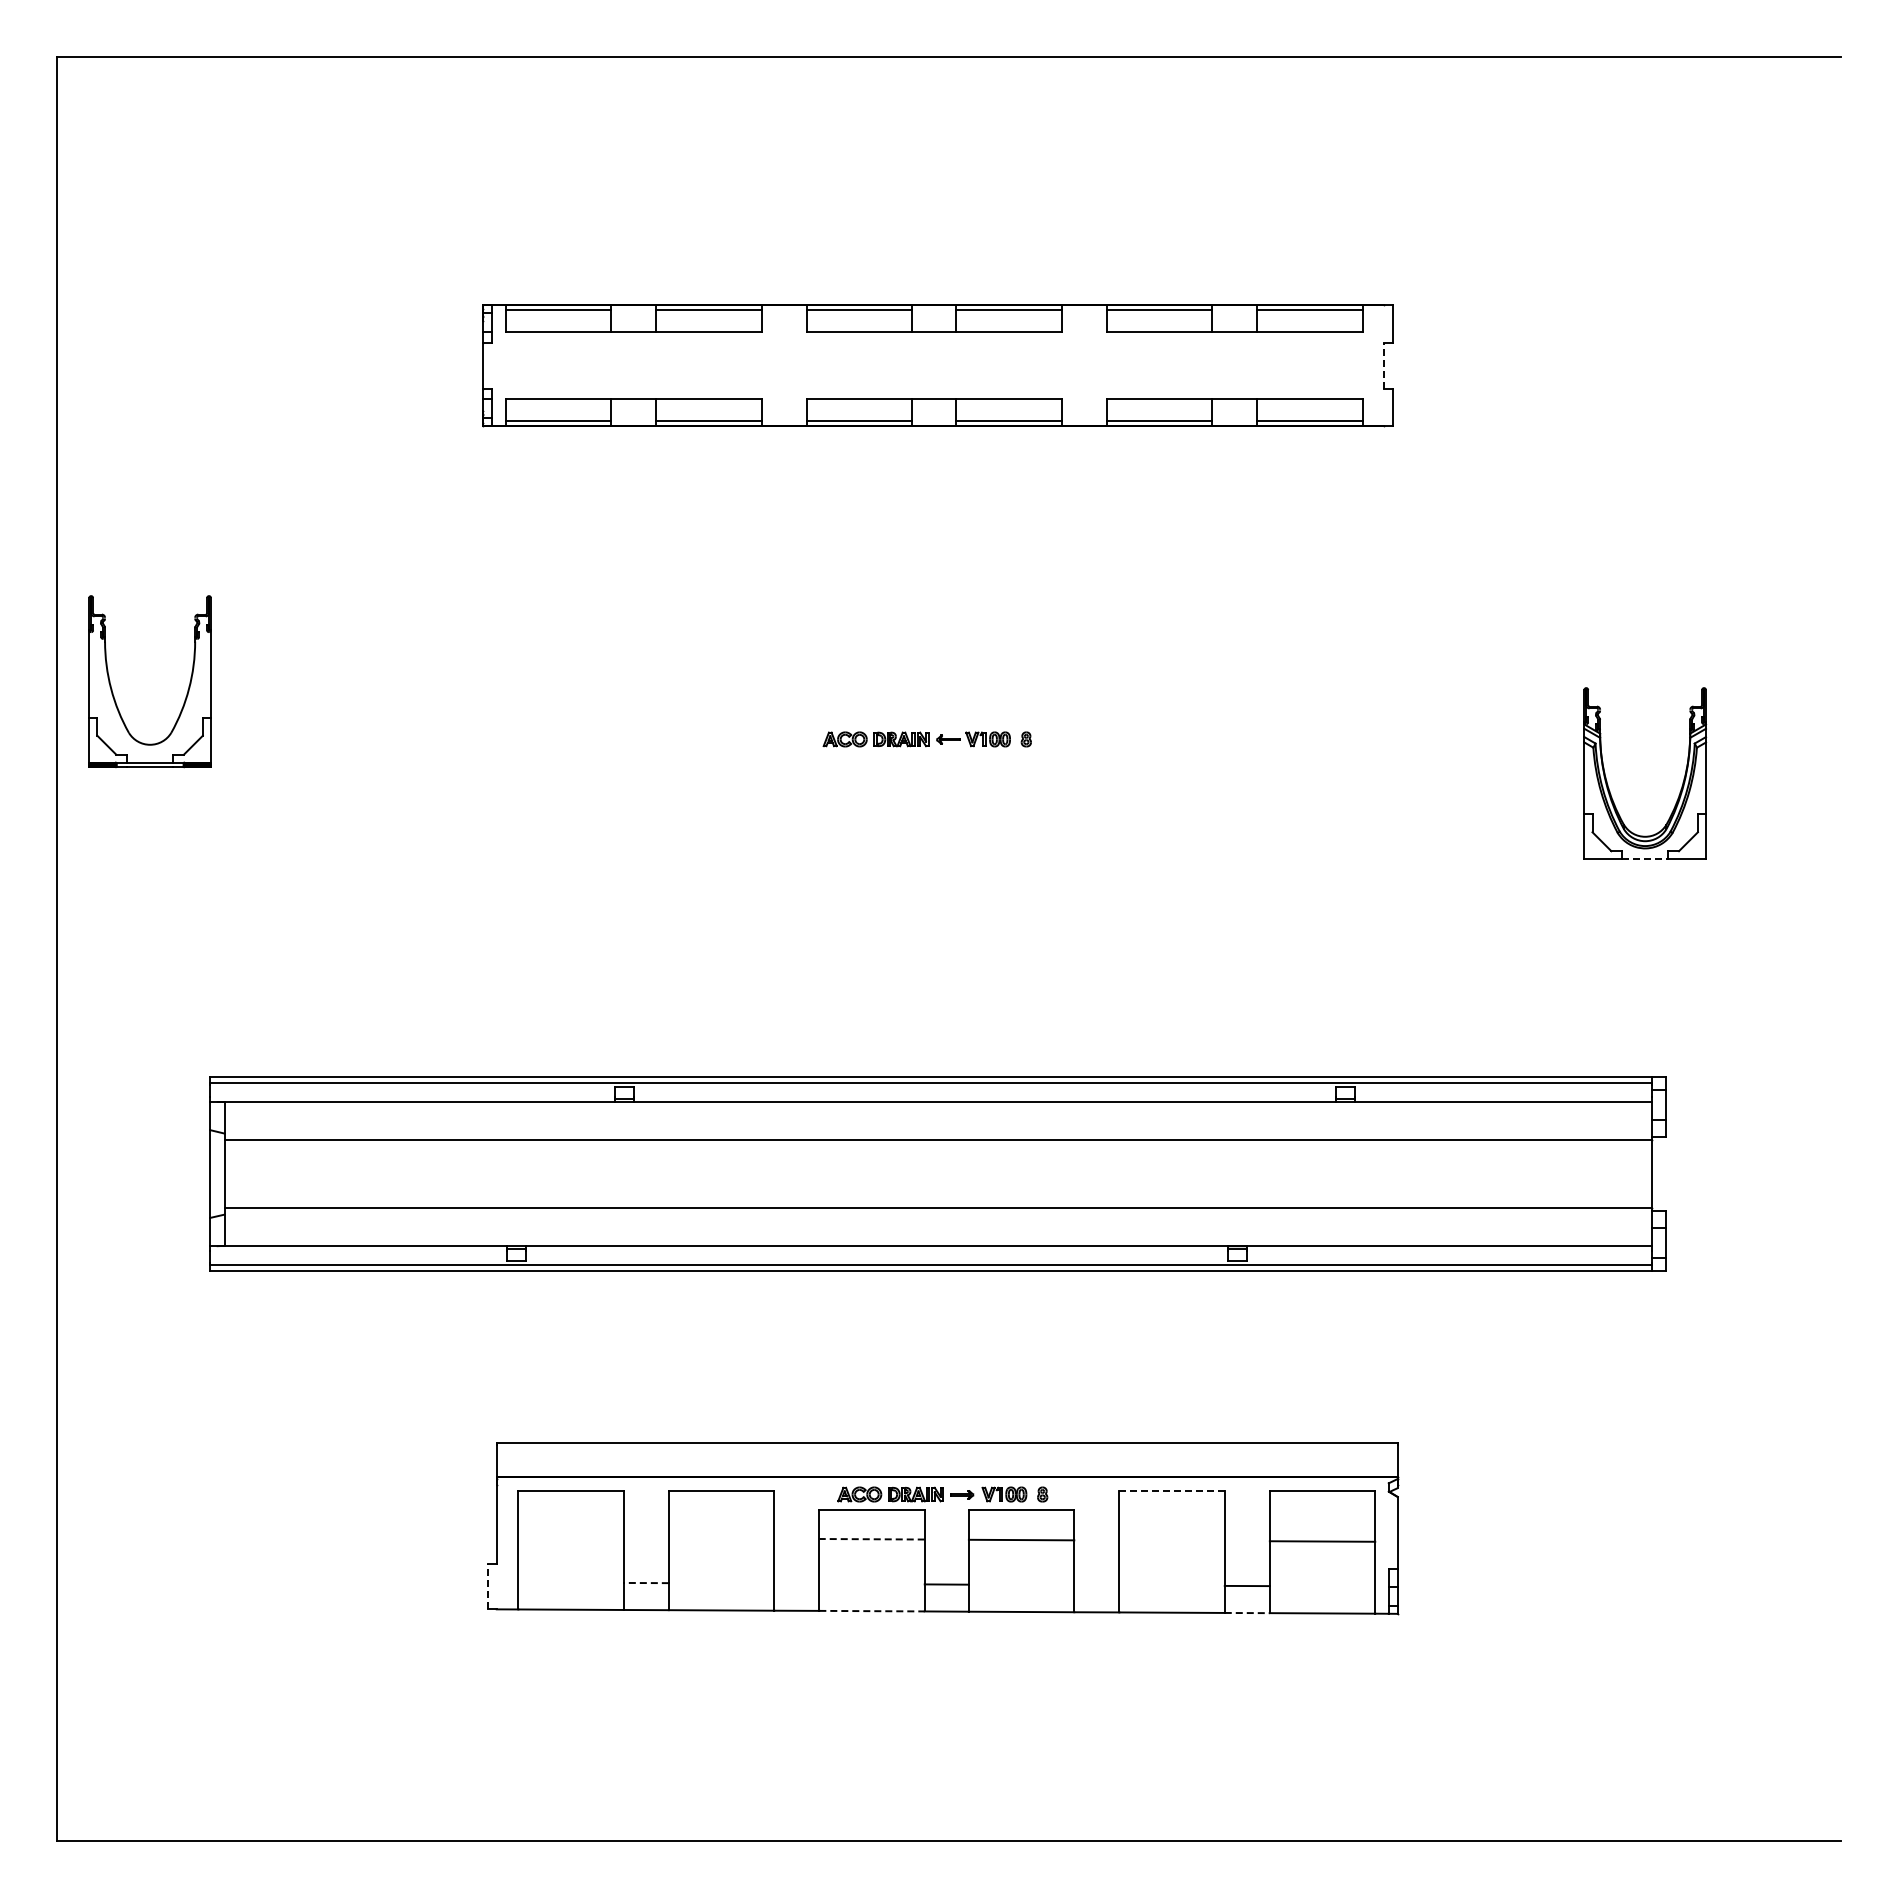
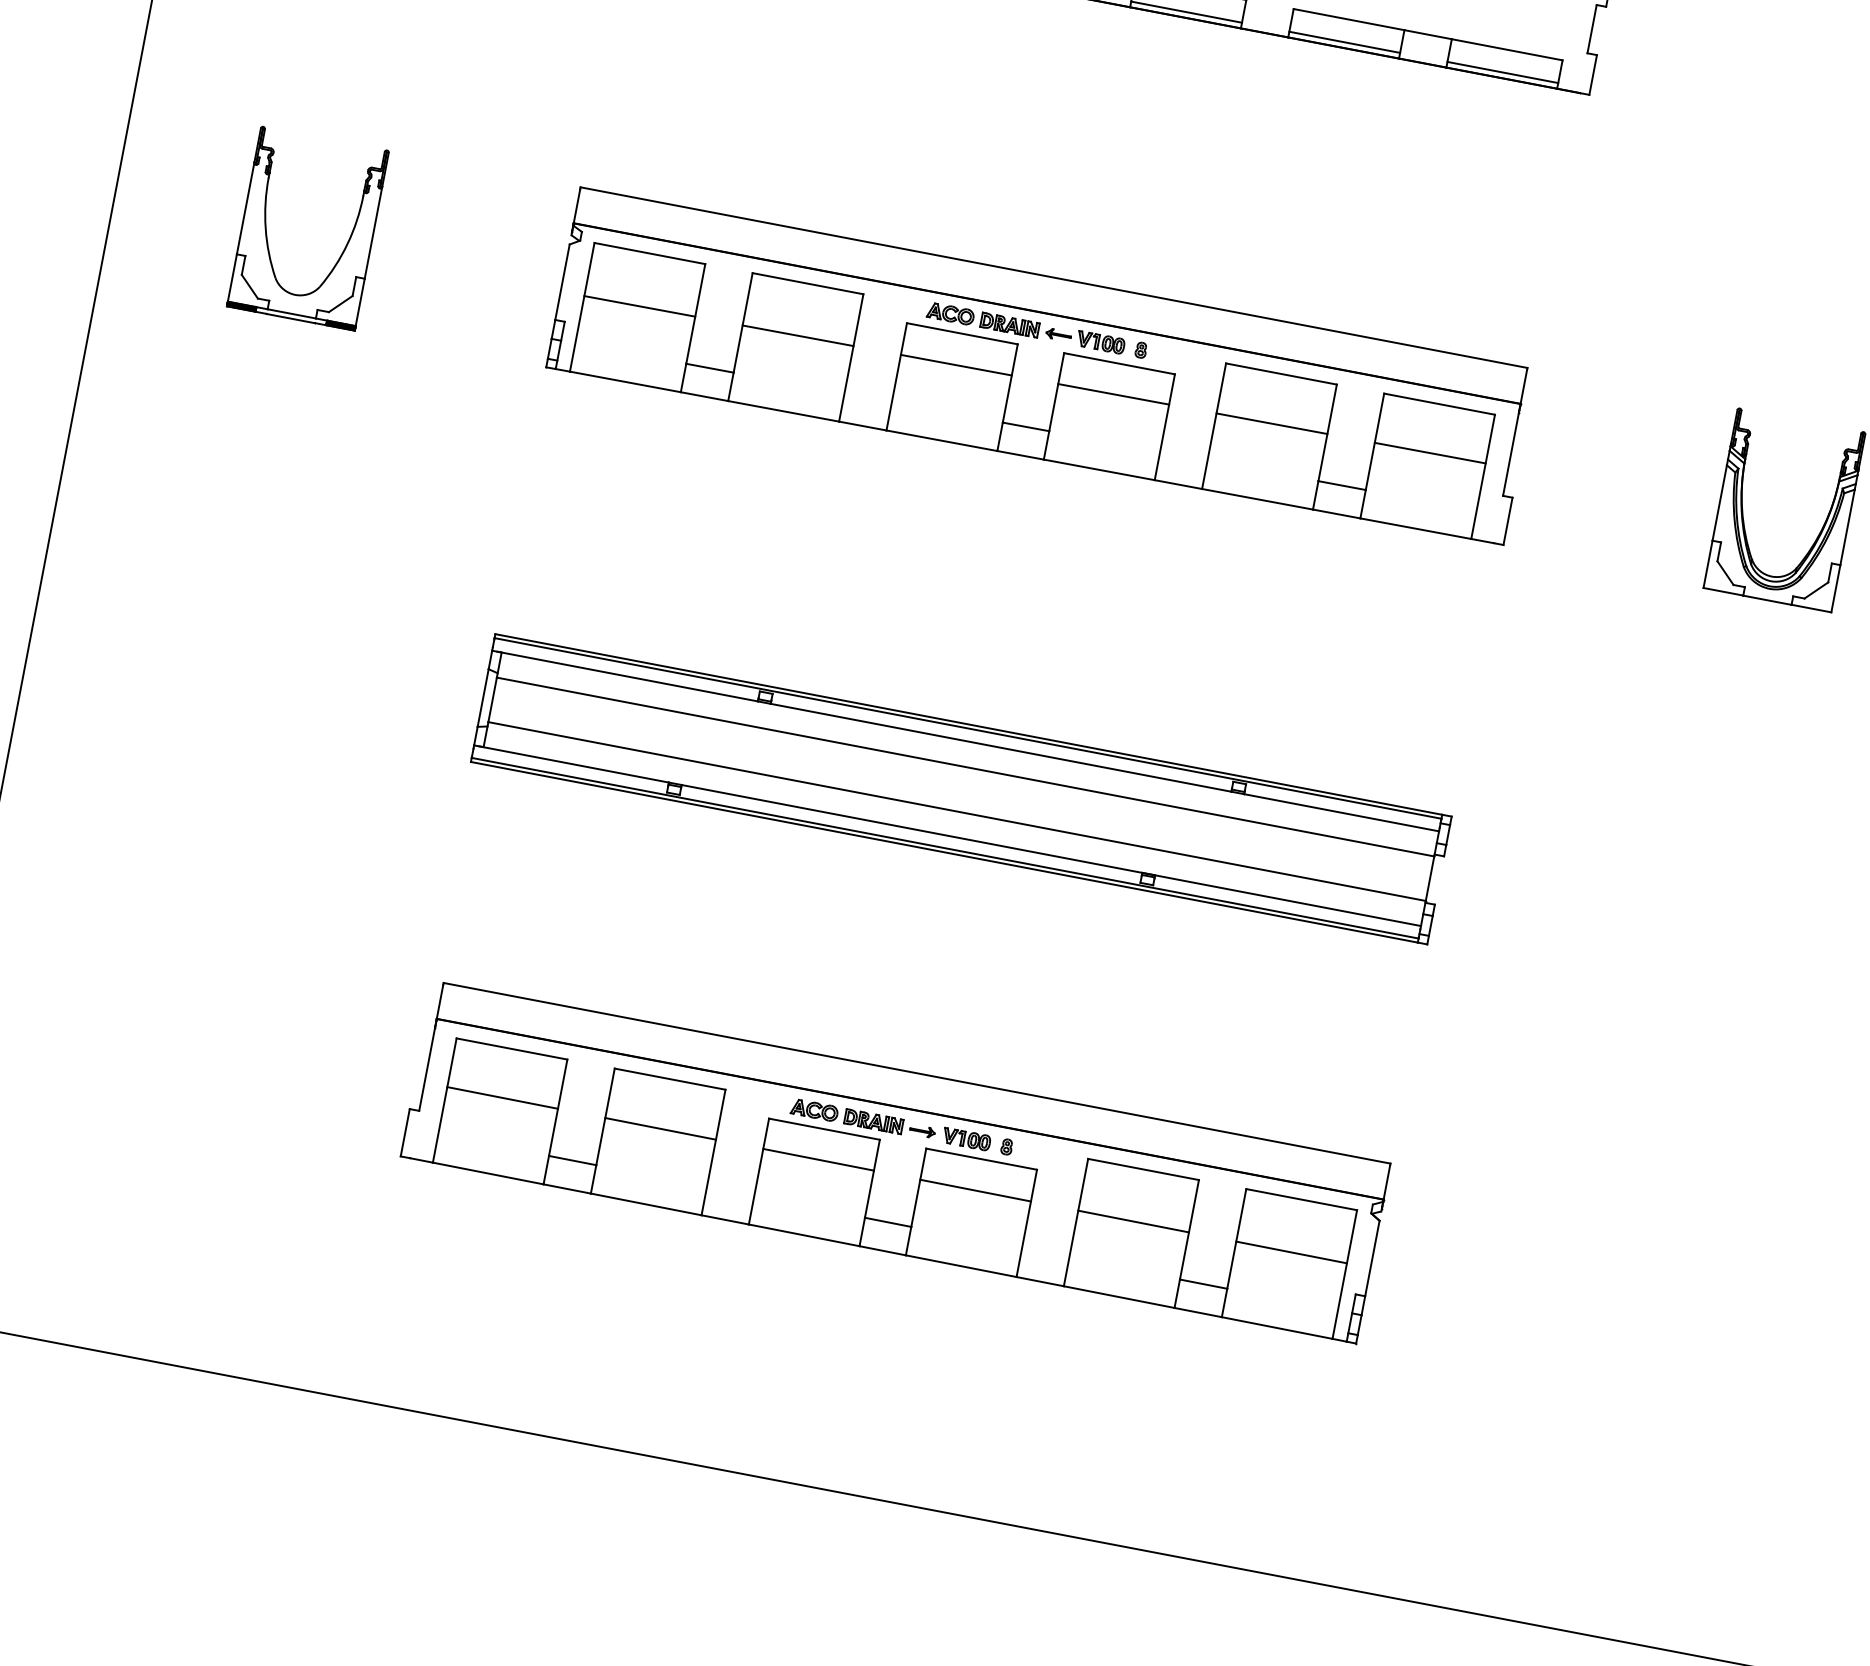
line: (1384, 365) -> (1592, 29), dashed -> solid
part: (113, 692) -> (267, 232), moved
part: (937, 773) -> (1040, 368), added
line: (1645, 859) -> (1767, 600), dashed -> solid
part: (937, 1173) -> (960, 788), size x0.62
line: (1172, 1491) -> (1143, 1169), dashed -> solid
line: (570, 1537) -> (502, 1097), added
line: (721, 1538) -> (660, 1128), added
line: (872, 1539) -> (819, 1160), dashed -> solid
line: (1171, 1540) -> (1133, 1221), added
line: (646, 1583) -> (572, 1161), dashed -> solid
line: (487, 1586) -> (405, 1132), dashed -> solid
line: (872, 1611) -> (804, 1235), dashed -> solid
line: (1247, 1613) -> (1198, 1313), dashed -> solid

